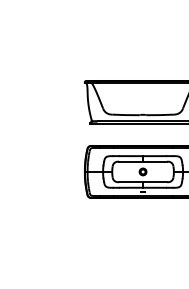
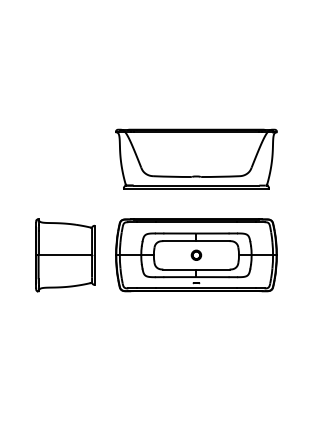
part: (48, 172) -> (65, 255), added

